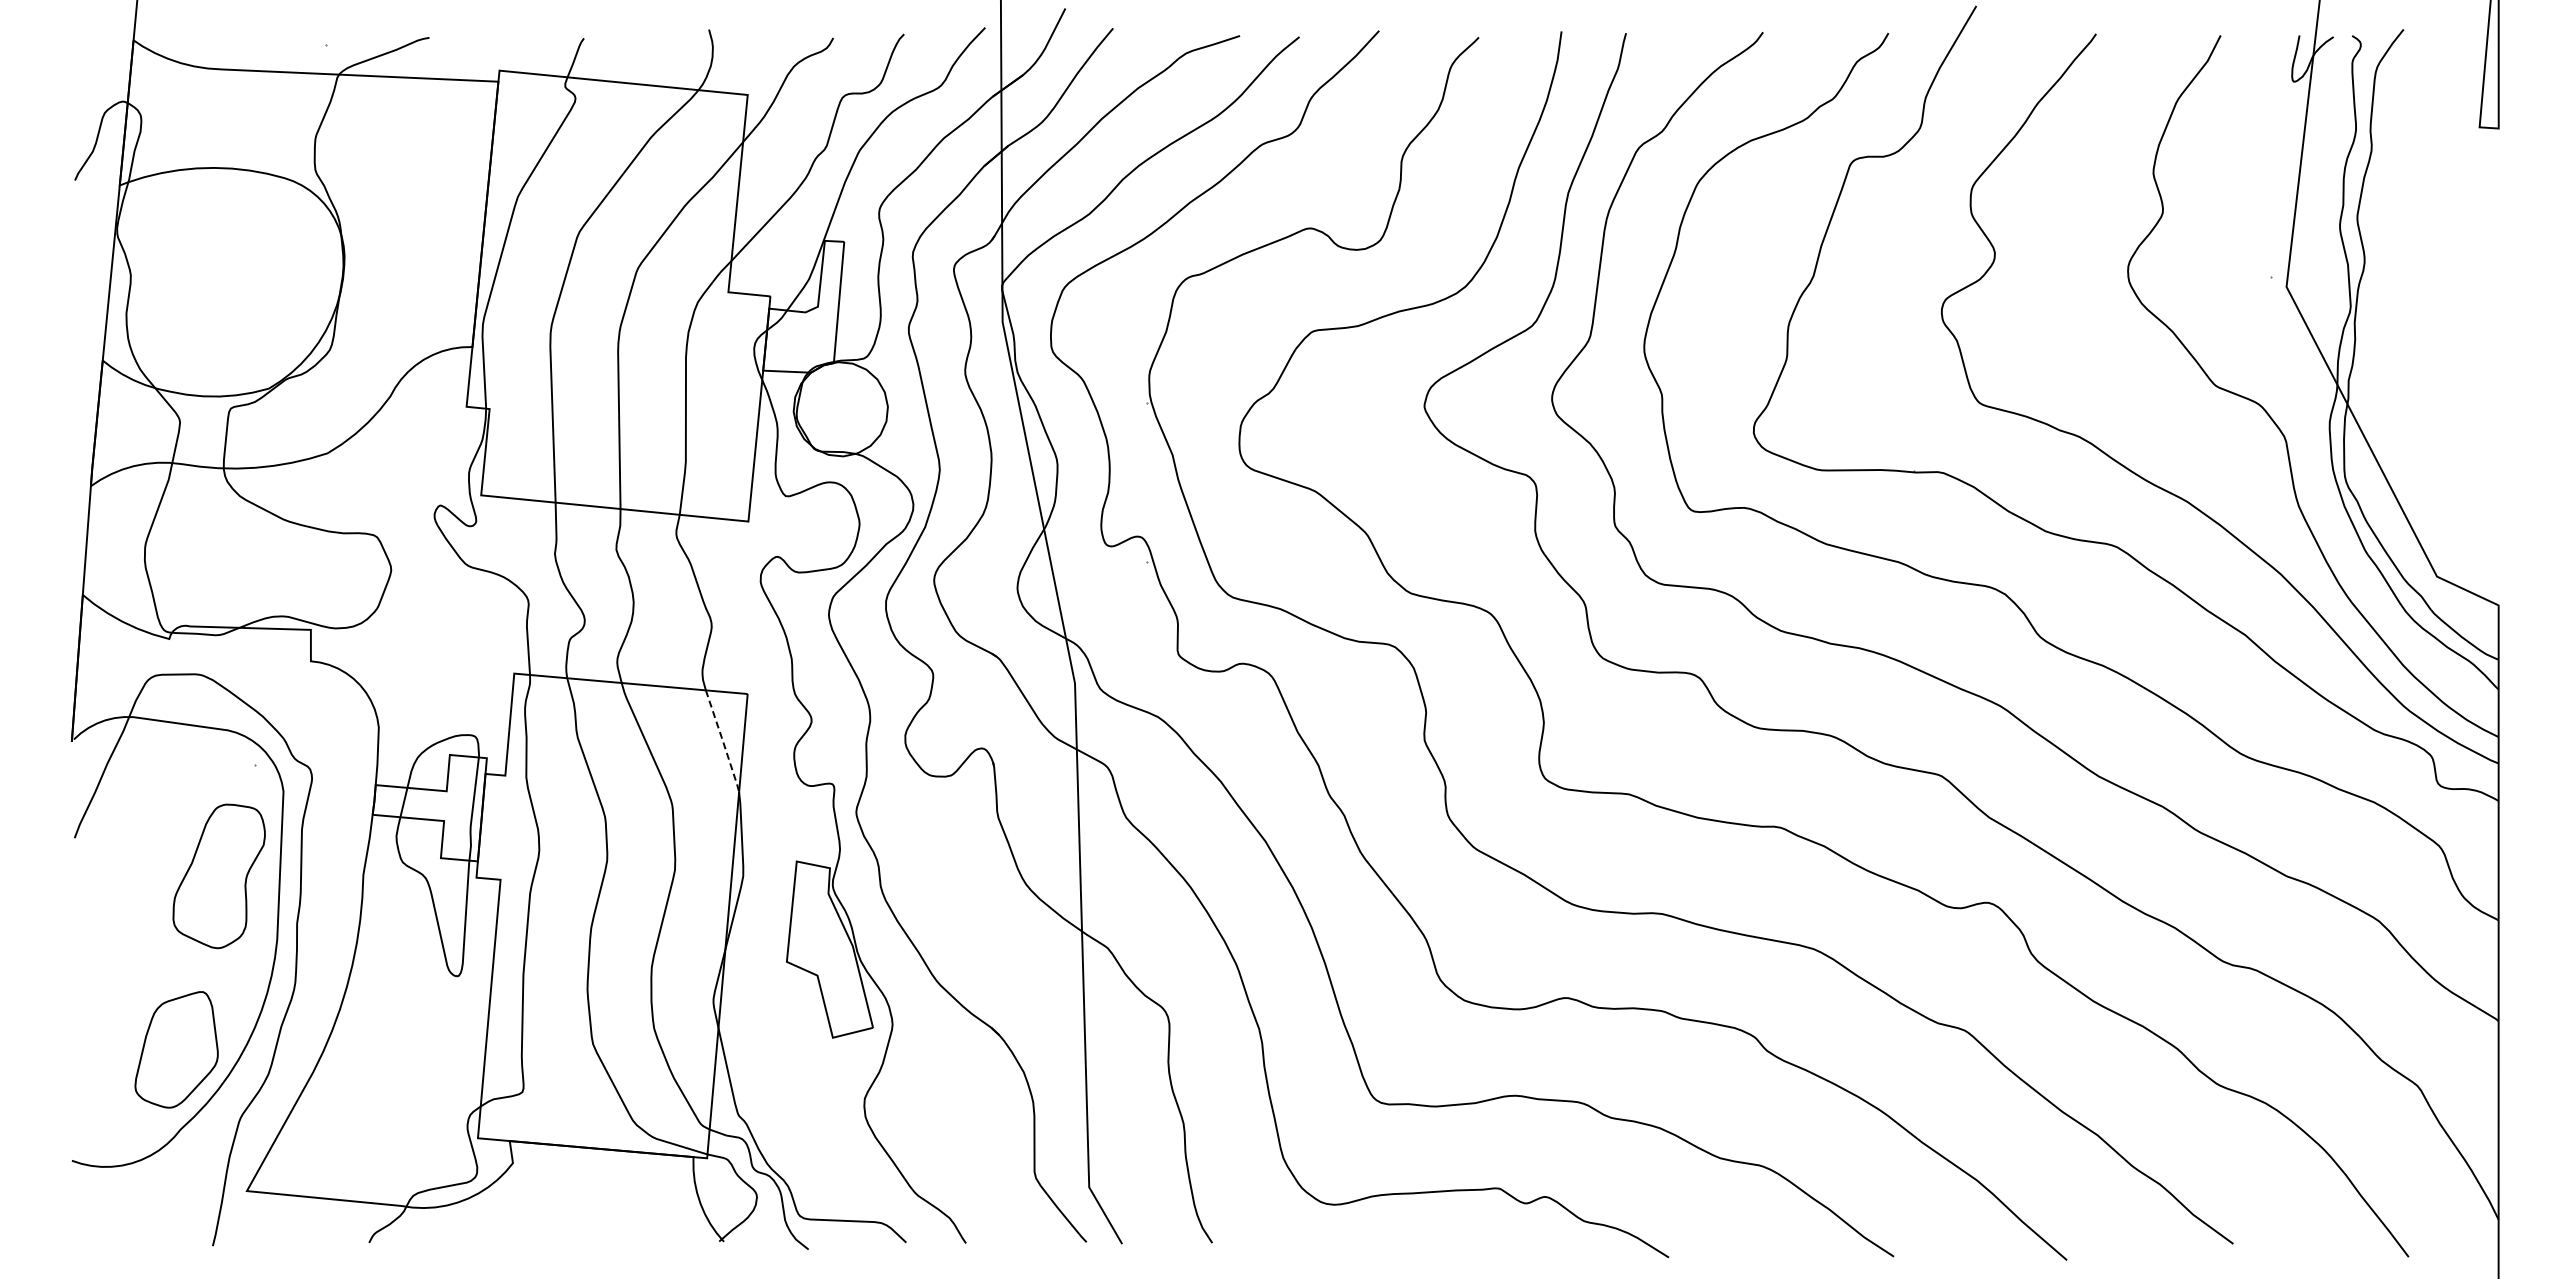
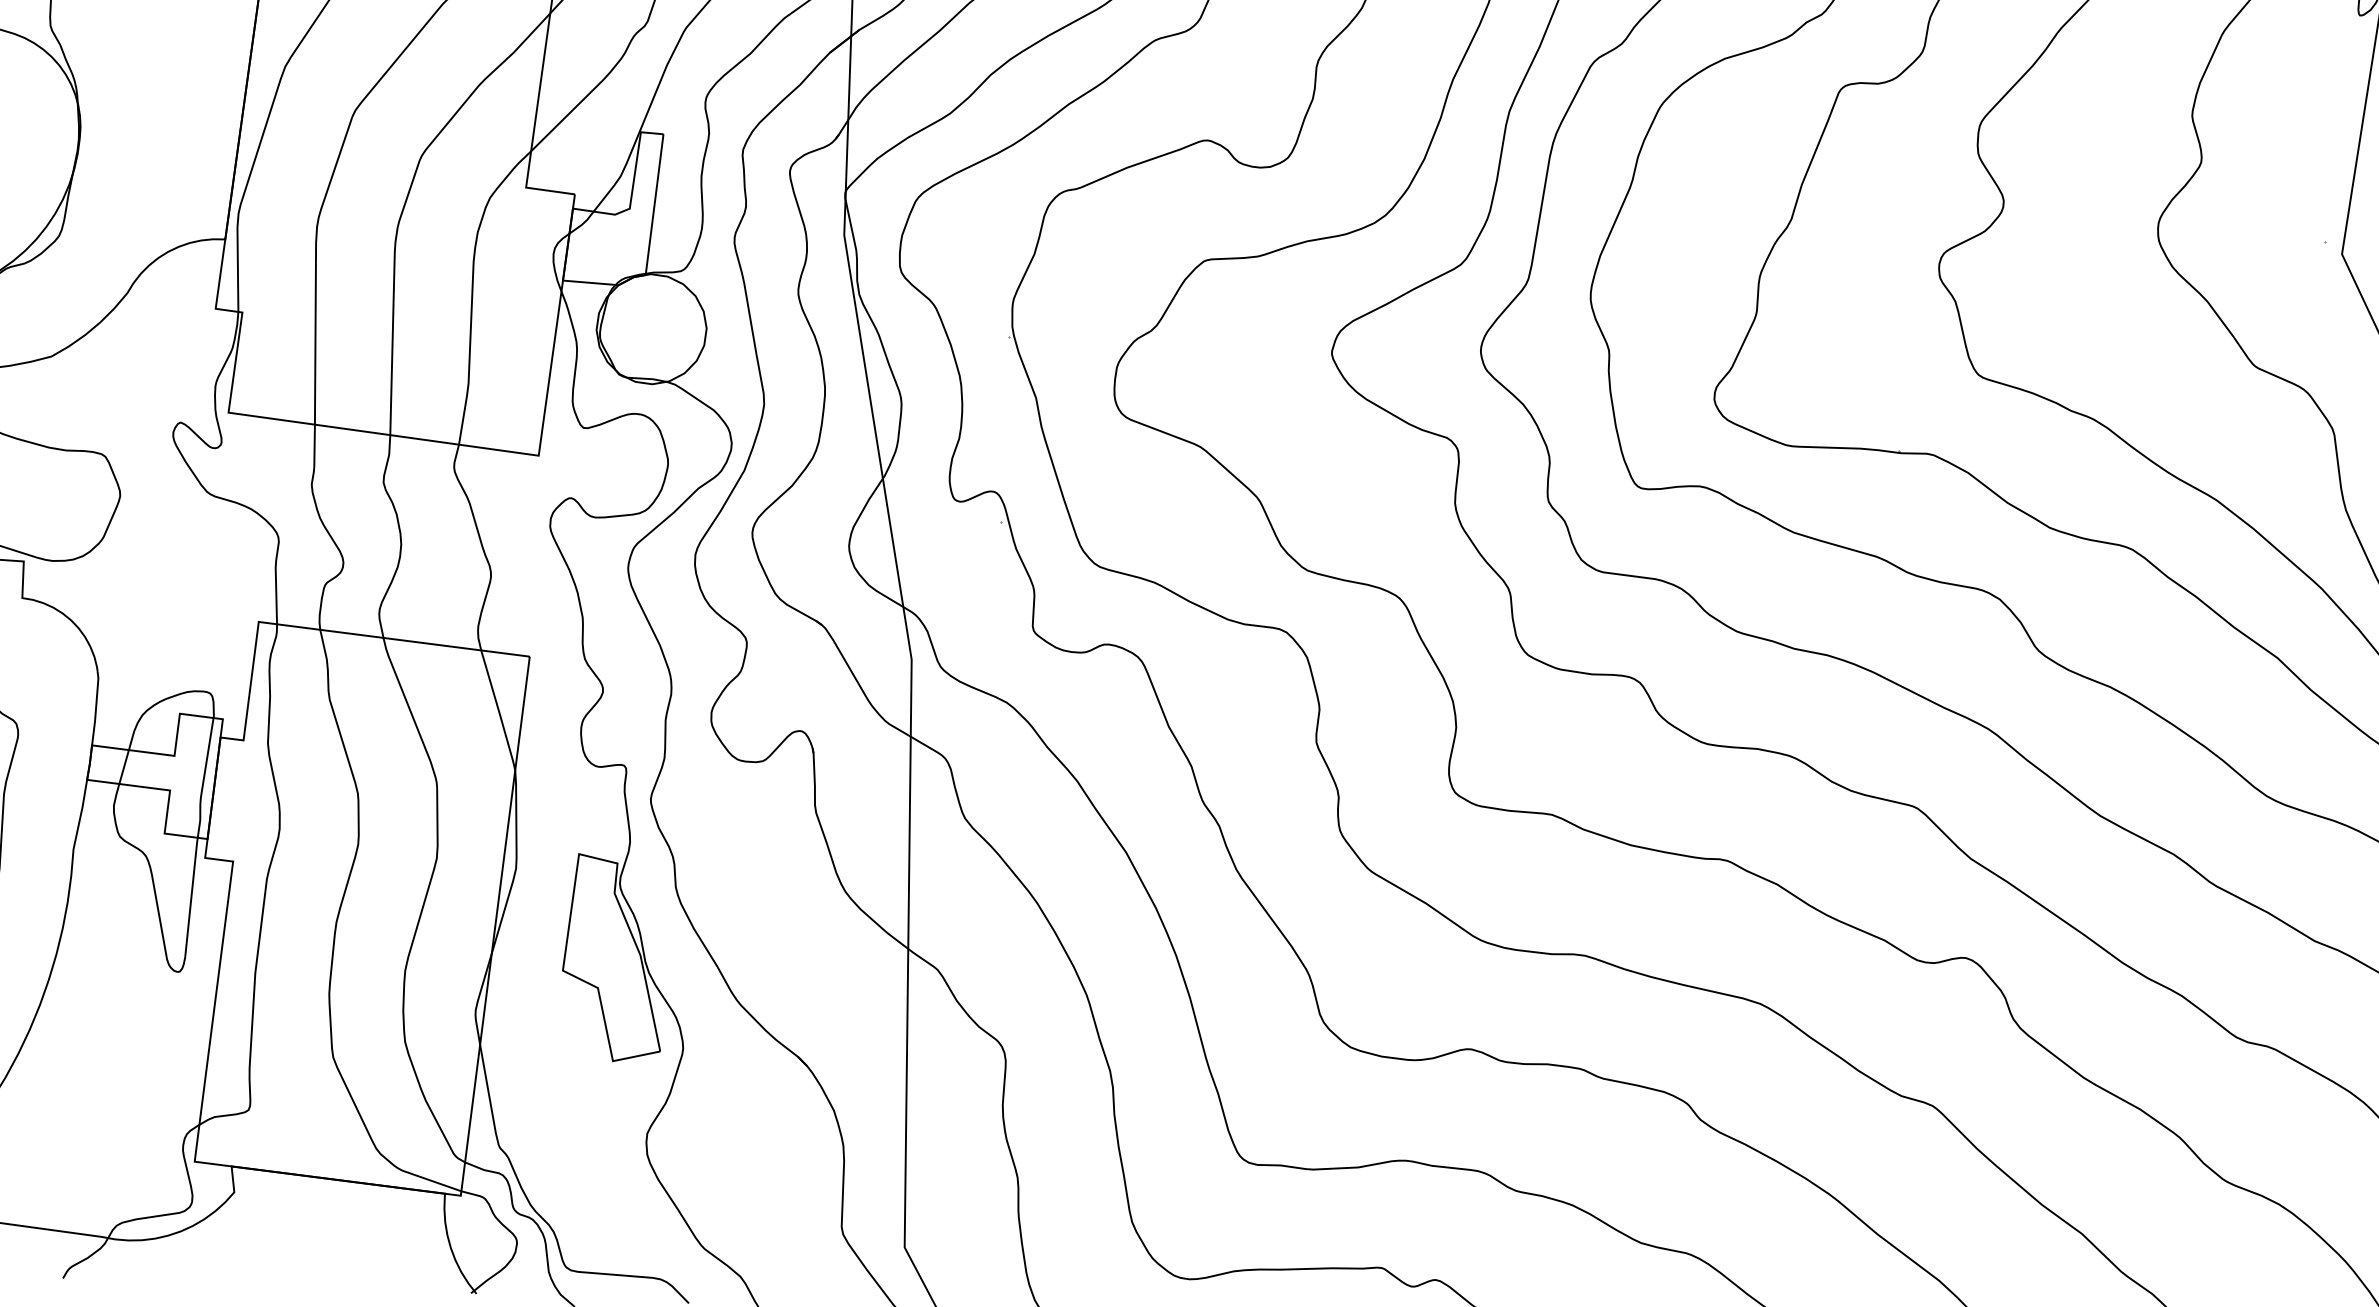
line: (723, 742) -> (499, 712), dashed -> solid

